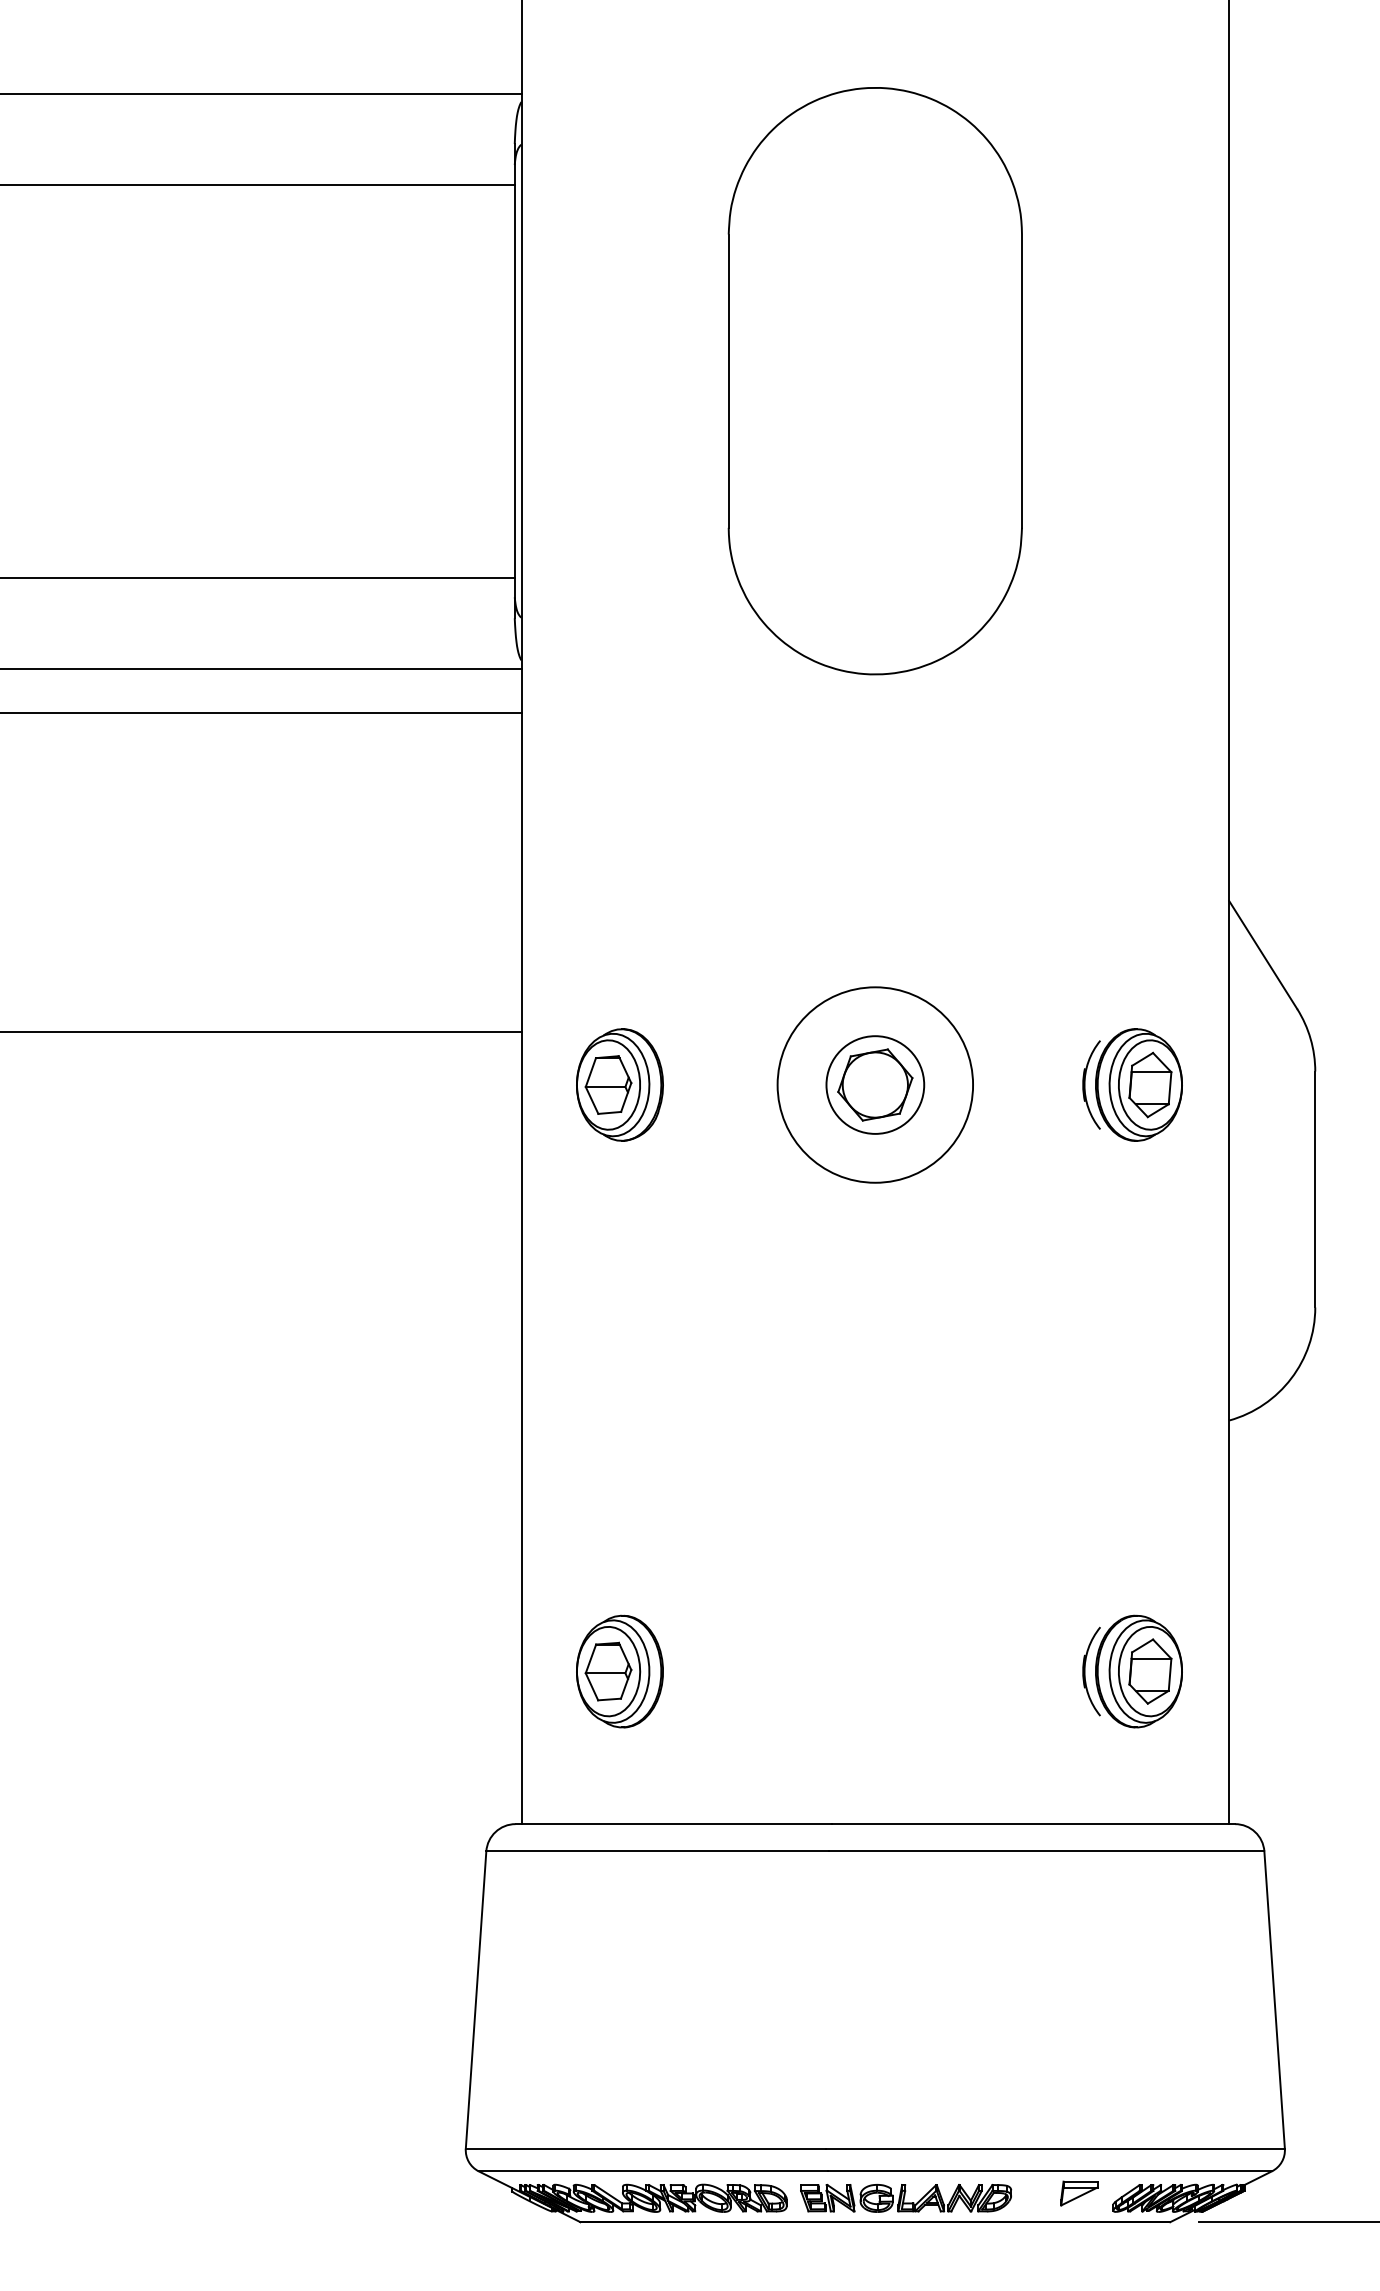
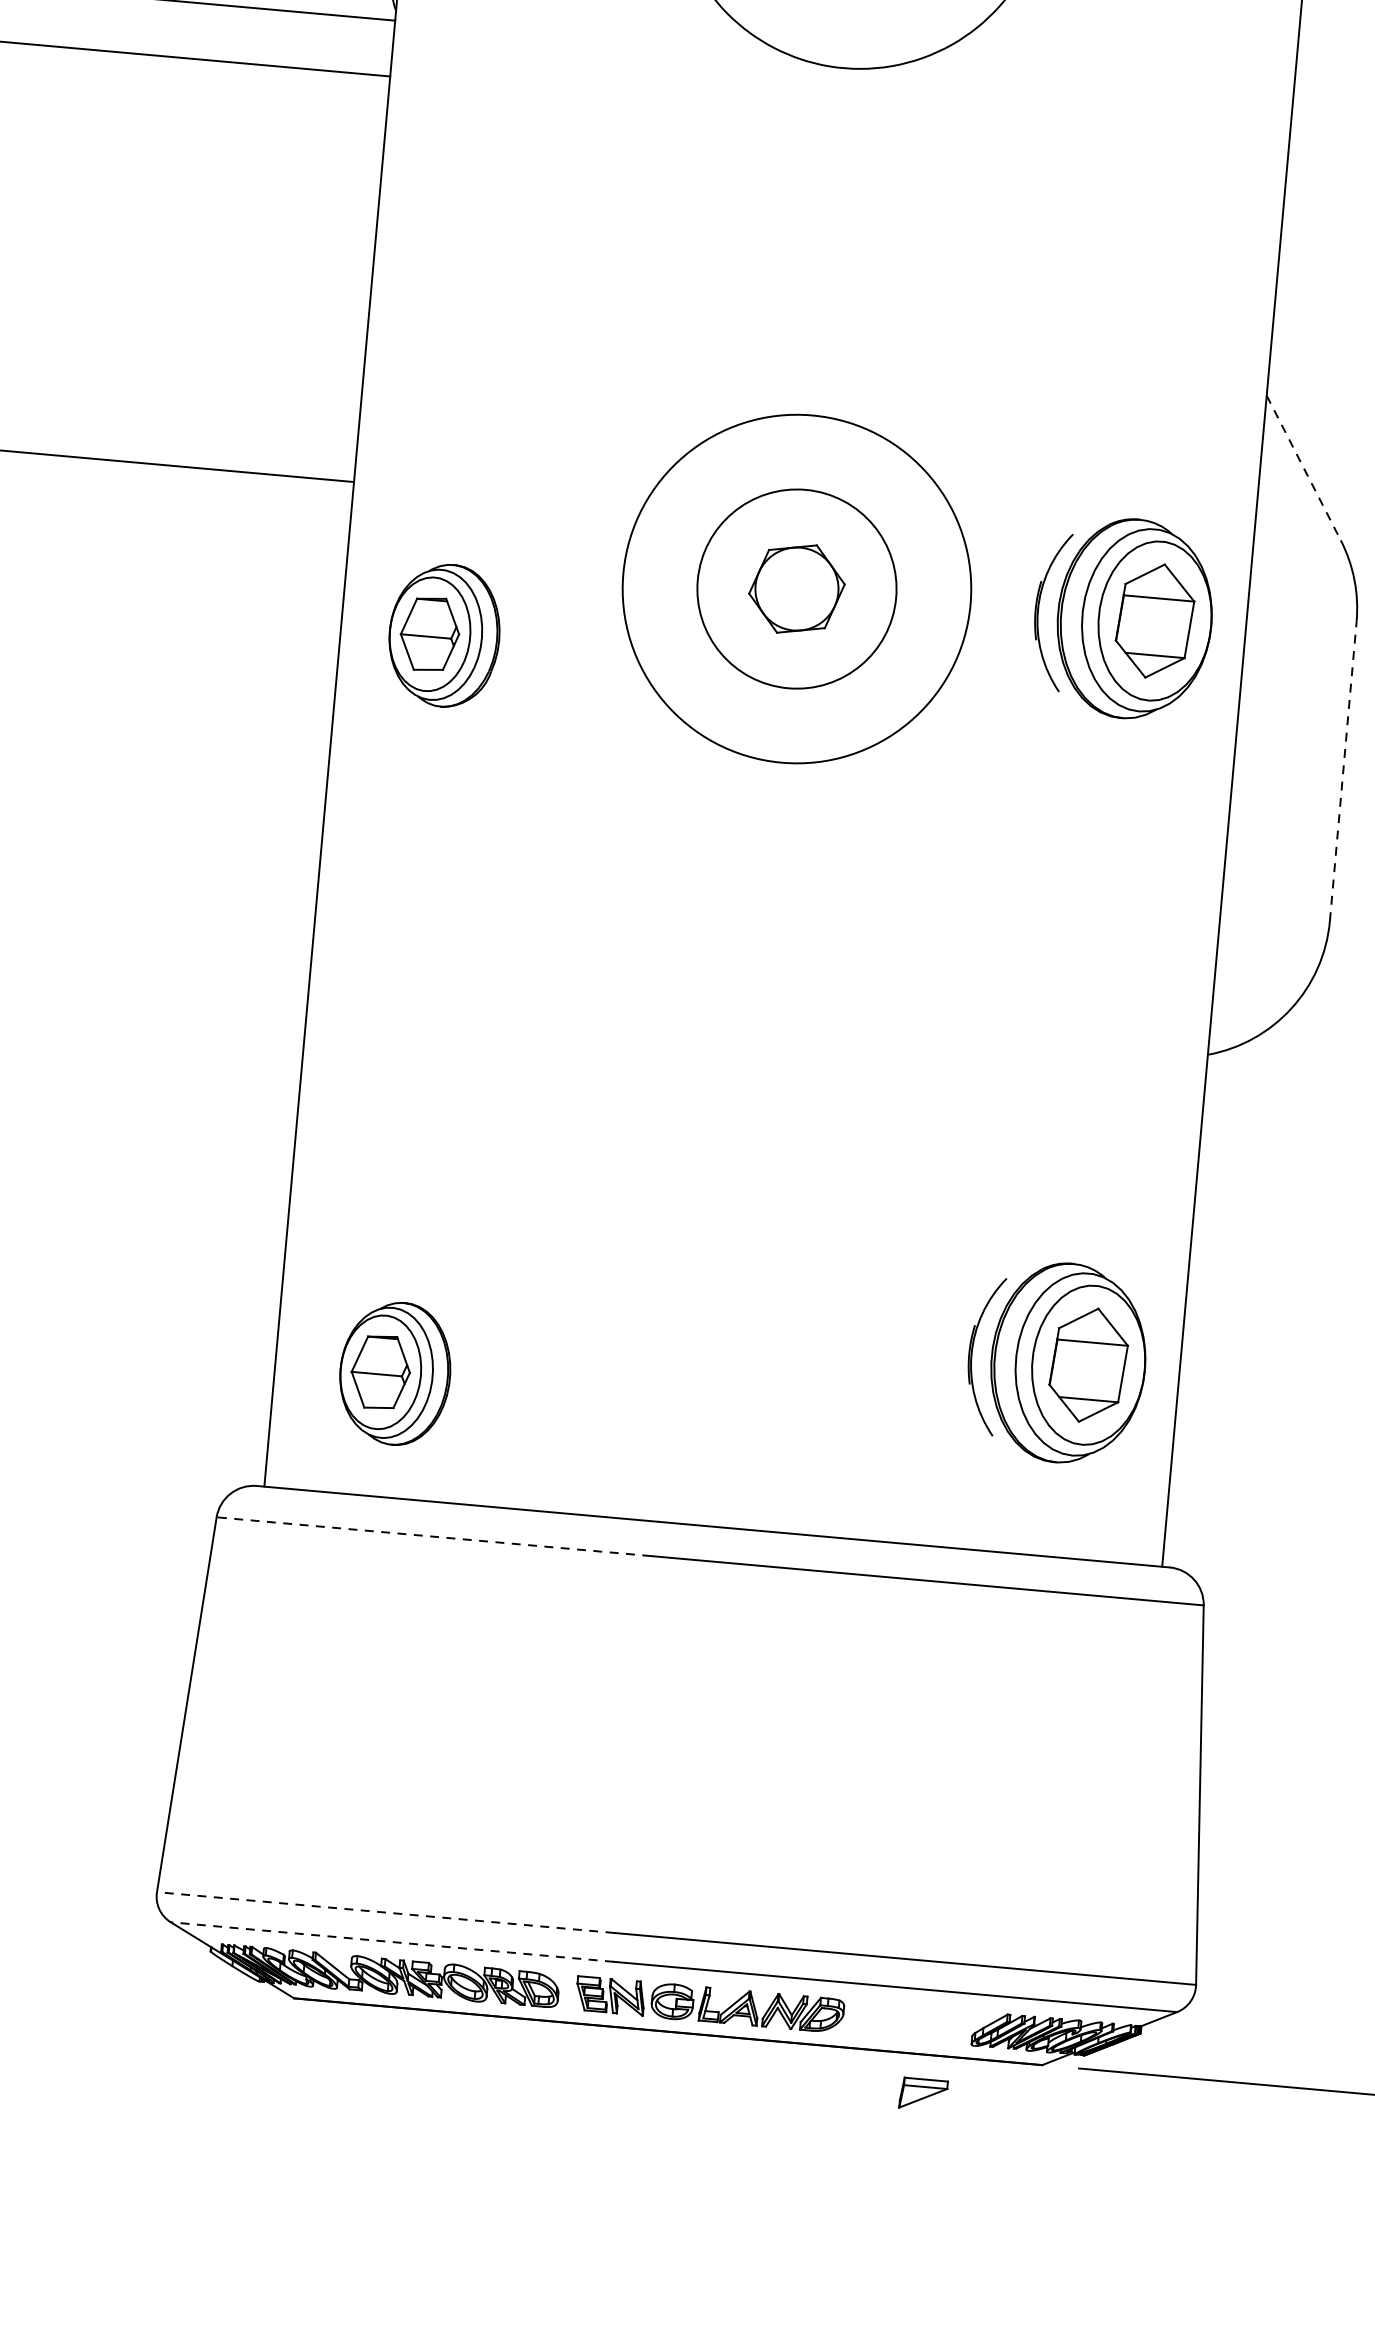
line: (1263, 955) -> (1304, 468), solid -> dashed
part: (619, 1084) -> (443, 634), moved
circle: (875, 1084) -> (797, 588), size x1.4
circle: (875, 1084) -> (797, 588), size x1.6
part: (1132, 1084) -> (1123, 617), size x1.4
line: (1315, 1189) -> (1343, 771), solid -> dashed
part: (619, 1671) -> (394, 1373), moved
part: (1132, 1671) -> (1056, 1362), size x1.4
line: (657, 1851) -> (433, 1536), solid -> dashed
line: (645, 2148) -> (384, 1912), solid -> dashed
line: (653, 2171) -> (392, 1942), solid -> dashed
part: (1079, 2193) -> (923, 2094), moved

